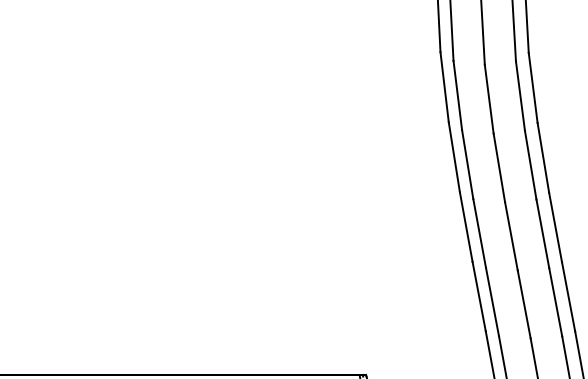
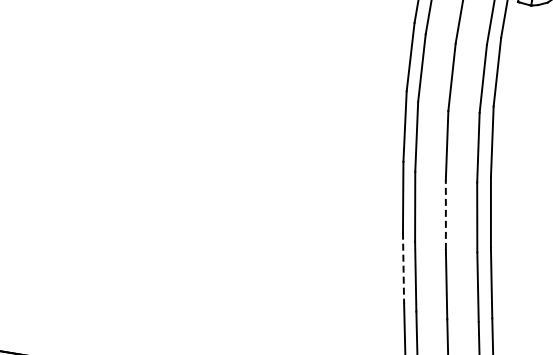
line: (499, 167) -> (446, 214), solid -> dashed
line: (466, 227) -> (403, 268), solid -> dashed

